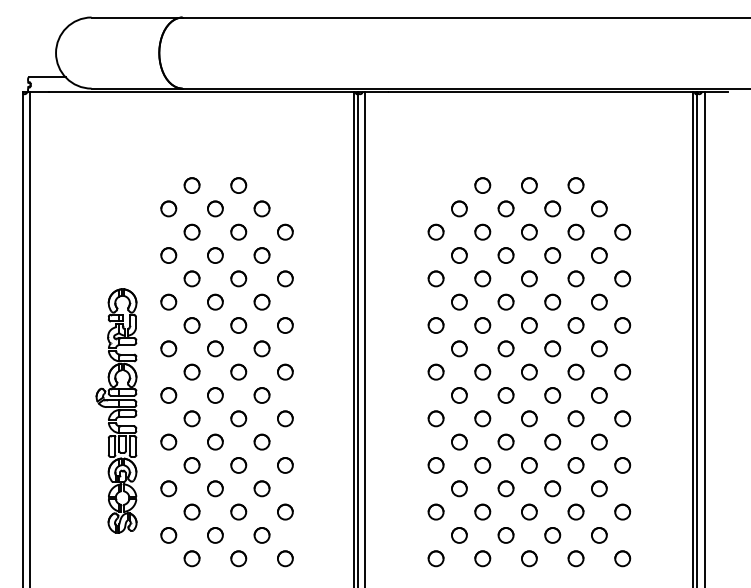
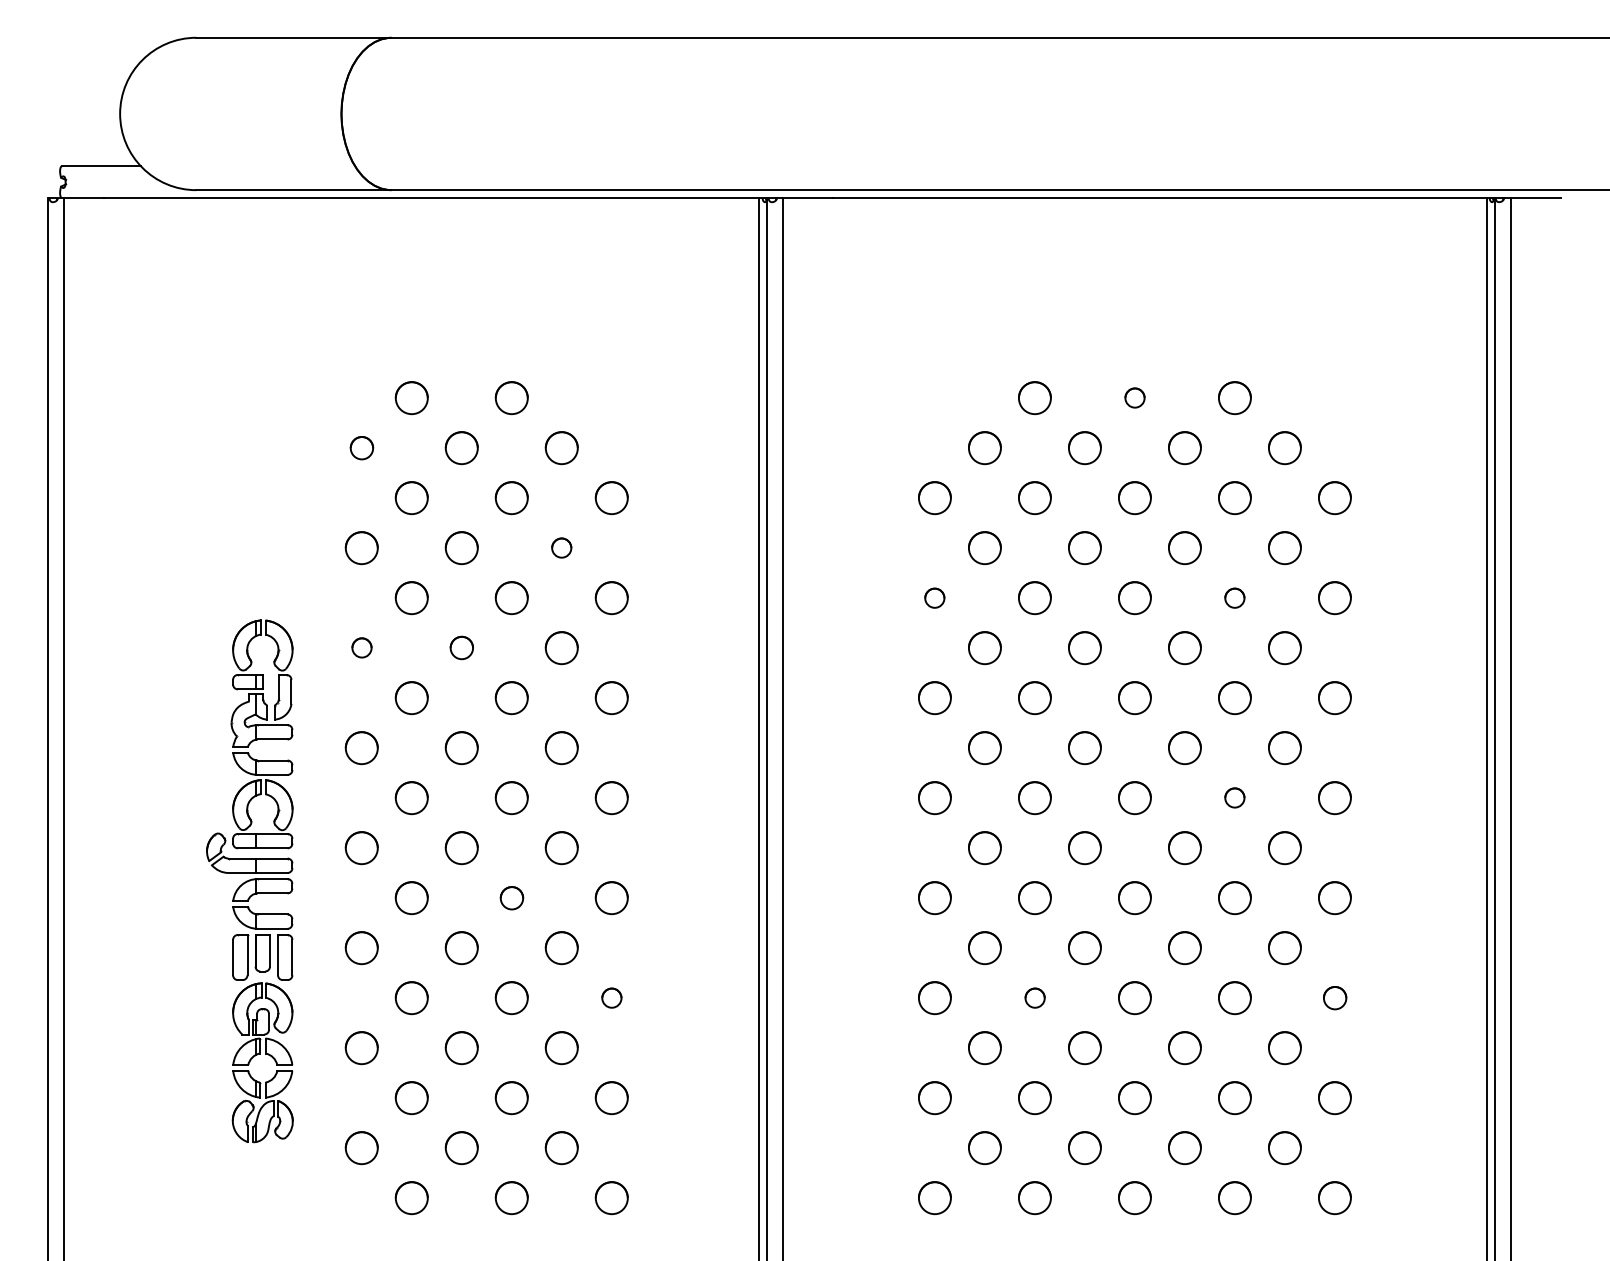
circle: (529, 185) -> (1135, 397), size x0.6
part: (168, 208) -> (361, 447), size x0.7
part: (261, 255) -> (560, 547), size x0.6
part: (435, 278) -> (933, 597), size x0.6
part: (575, 278) -> (1233, 597), size x0.6
part: (168, 301) -> (361, 646), size x0.6
part: (215, 301) -> (461, 646), size x0.7
part: (575, 371) -> (1233, 796), size x0.6
part: (238, 418) -> (511, 897), size x0.7
circle: (285, 465) -> (612, 998), size x0.6
part: (482, 465) -> (1034, 998), size x0.6
part: (622, 465) -> (1334, 998), size x0.7

